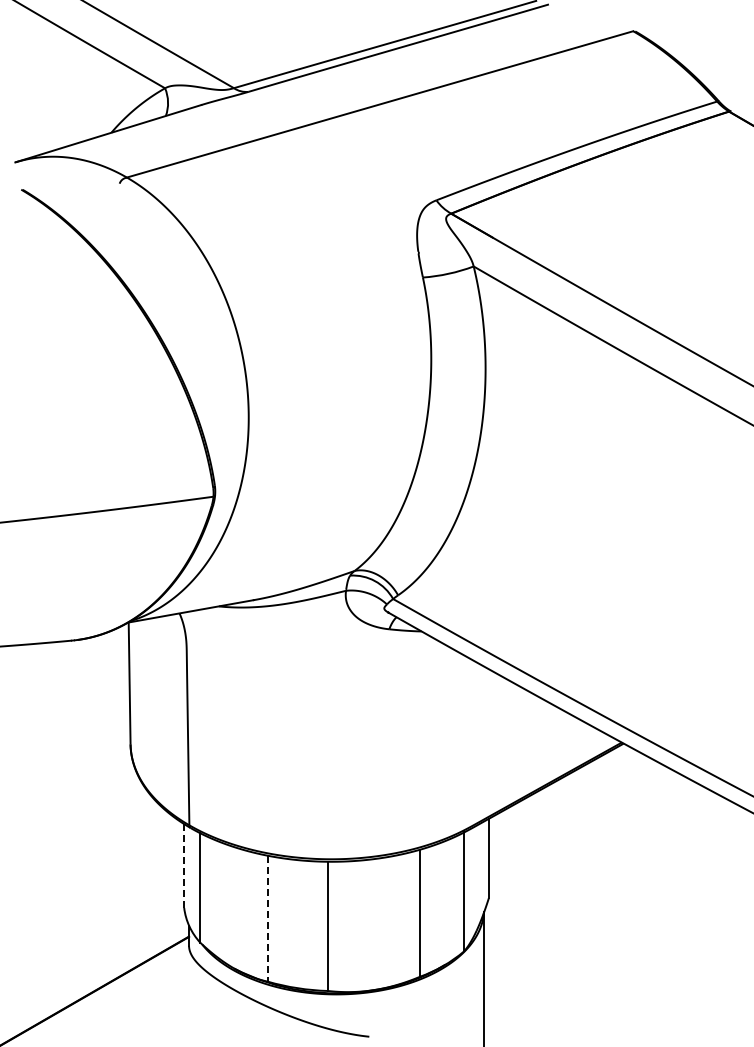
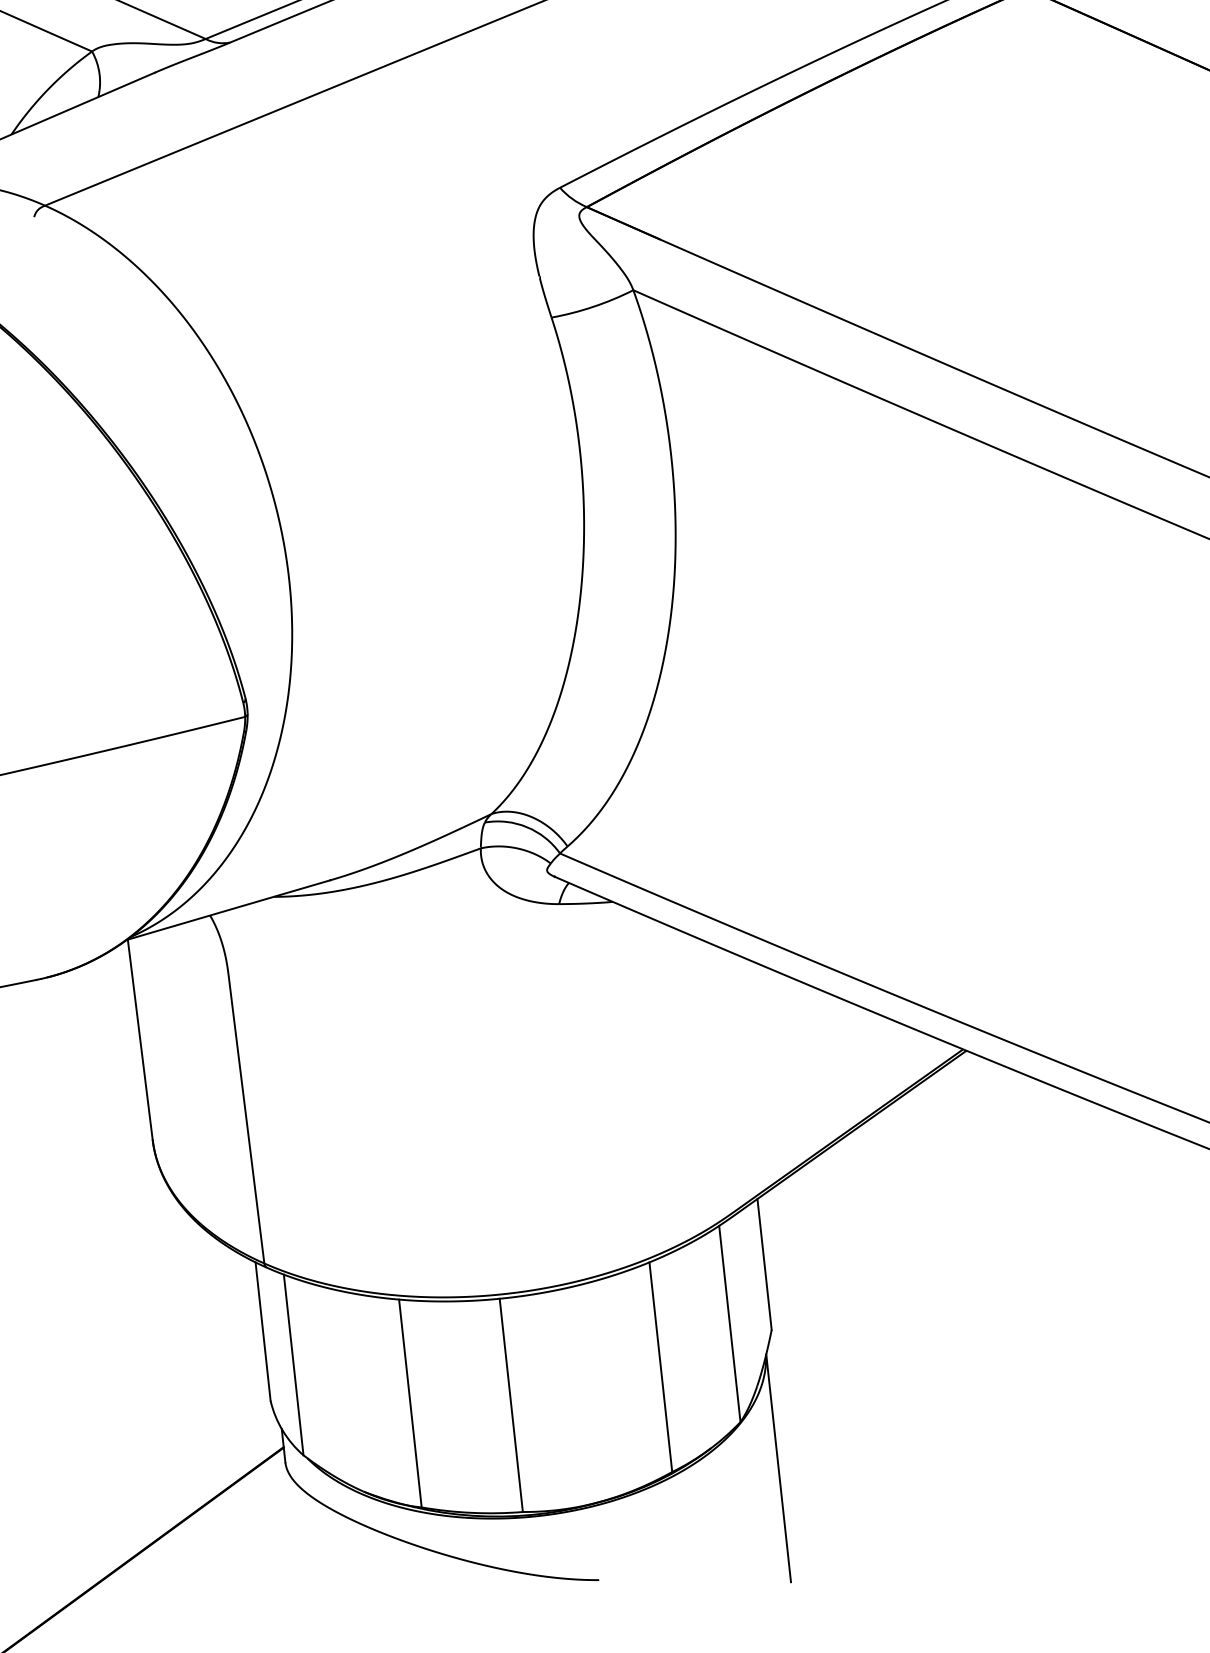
line: (184, 866) -> (263, 1332), dashed -> solid
line: (267, 918) -> (409, 1403), dashed -> solid

